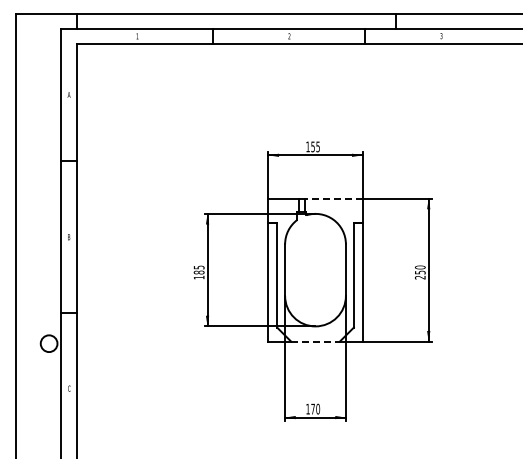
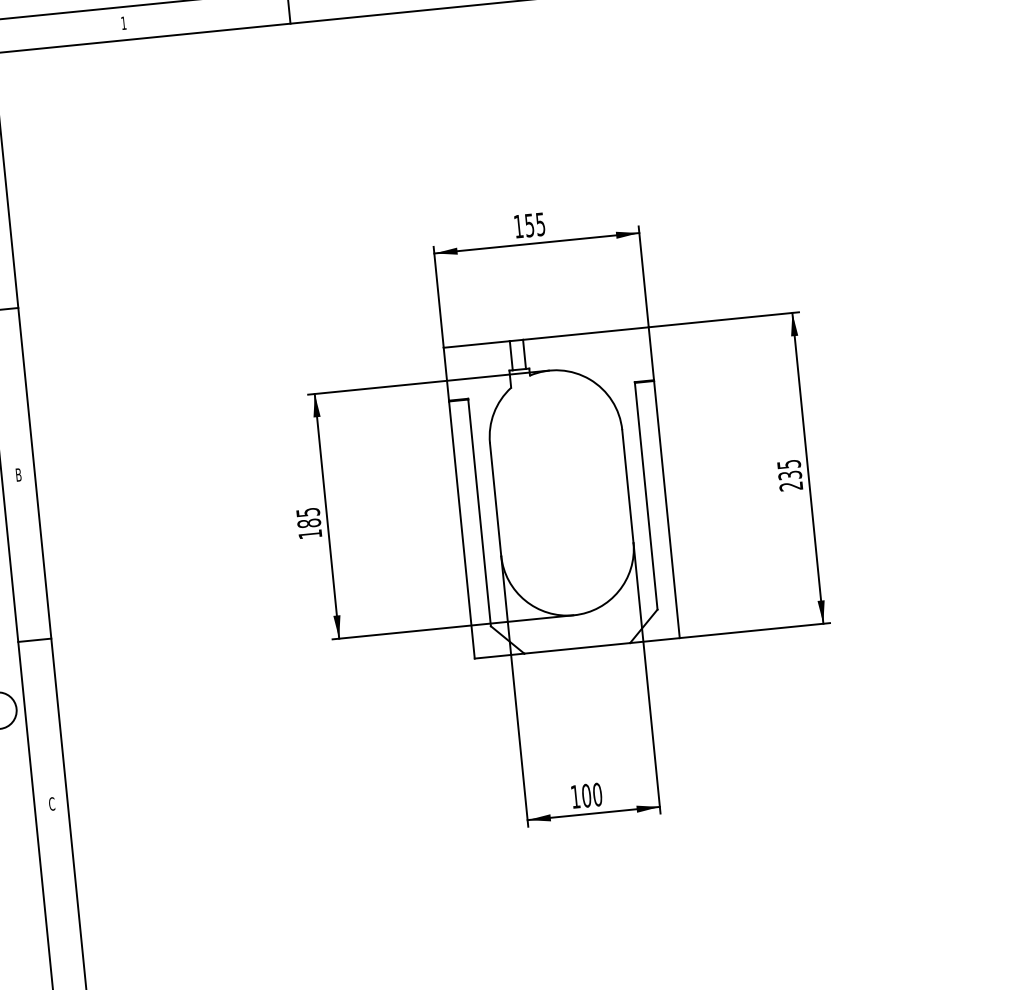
line: (333, 198) -> (585, 333), dashed -> solid
text: (419, 269) -> (787, 468), 250 -> 235
line: (316, 341) -> (579, 647), dashed -> solid
text: (313, 408) -> (587, 794), 170 -> 100

